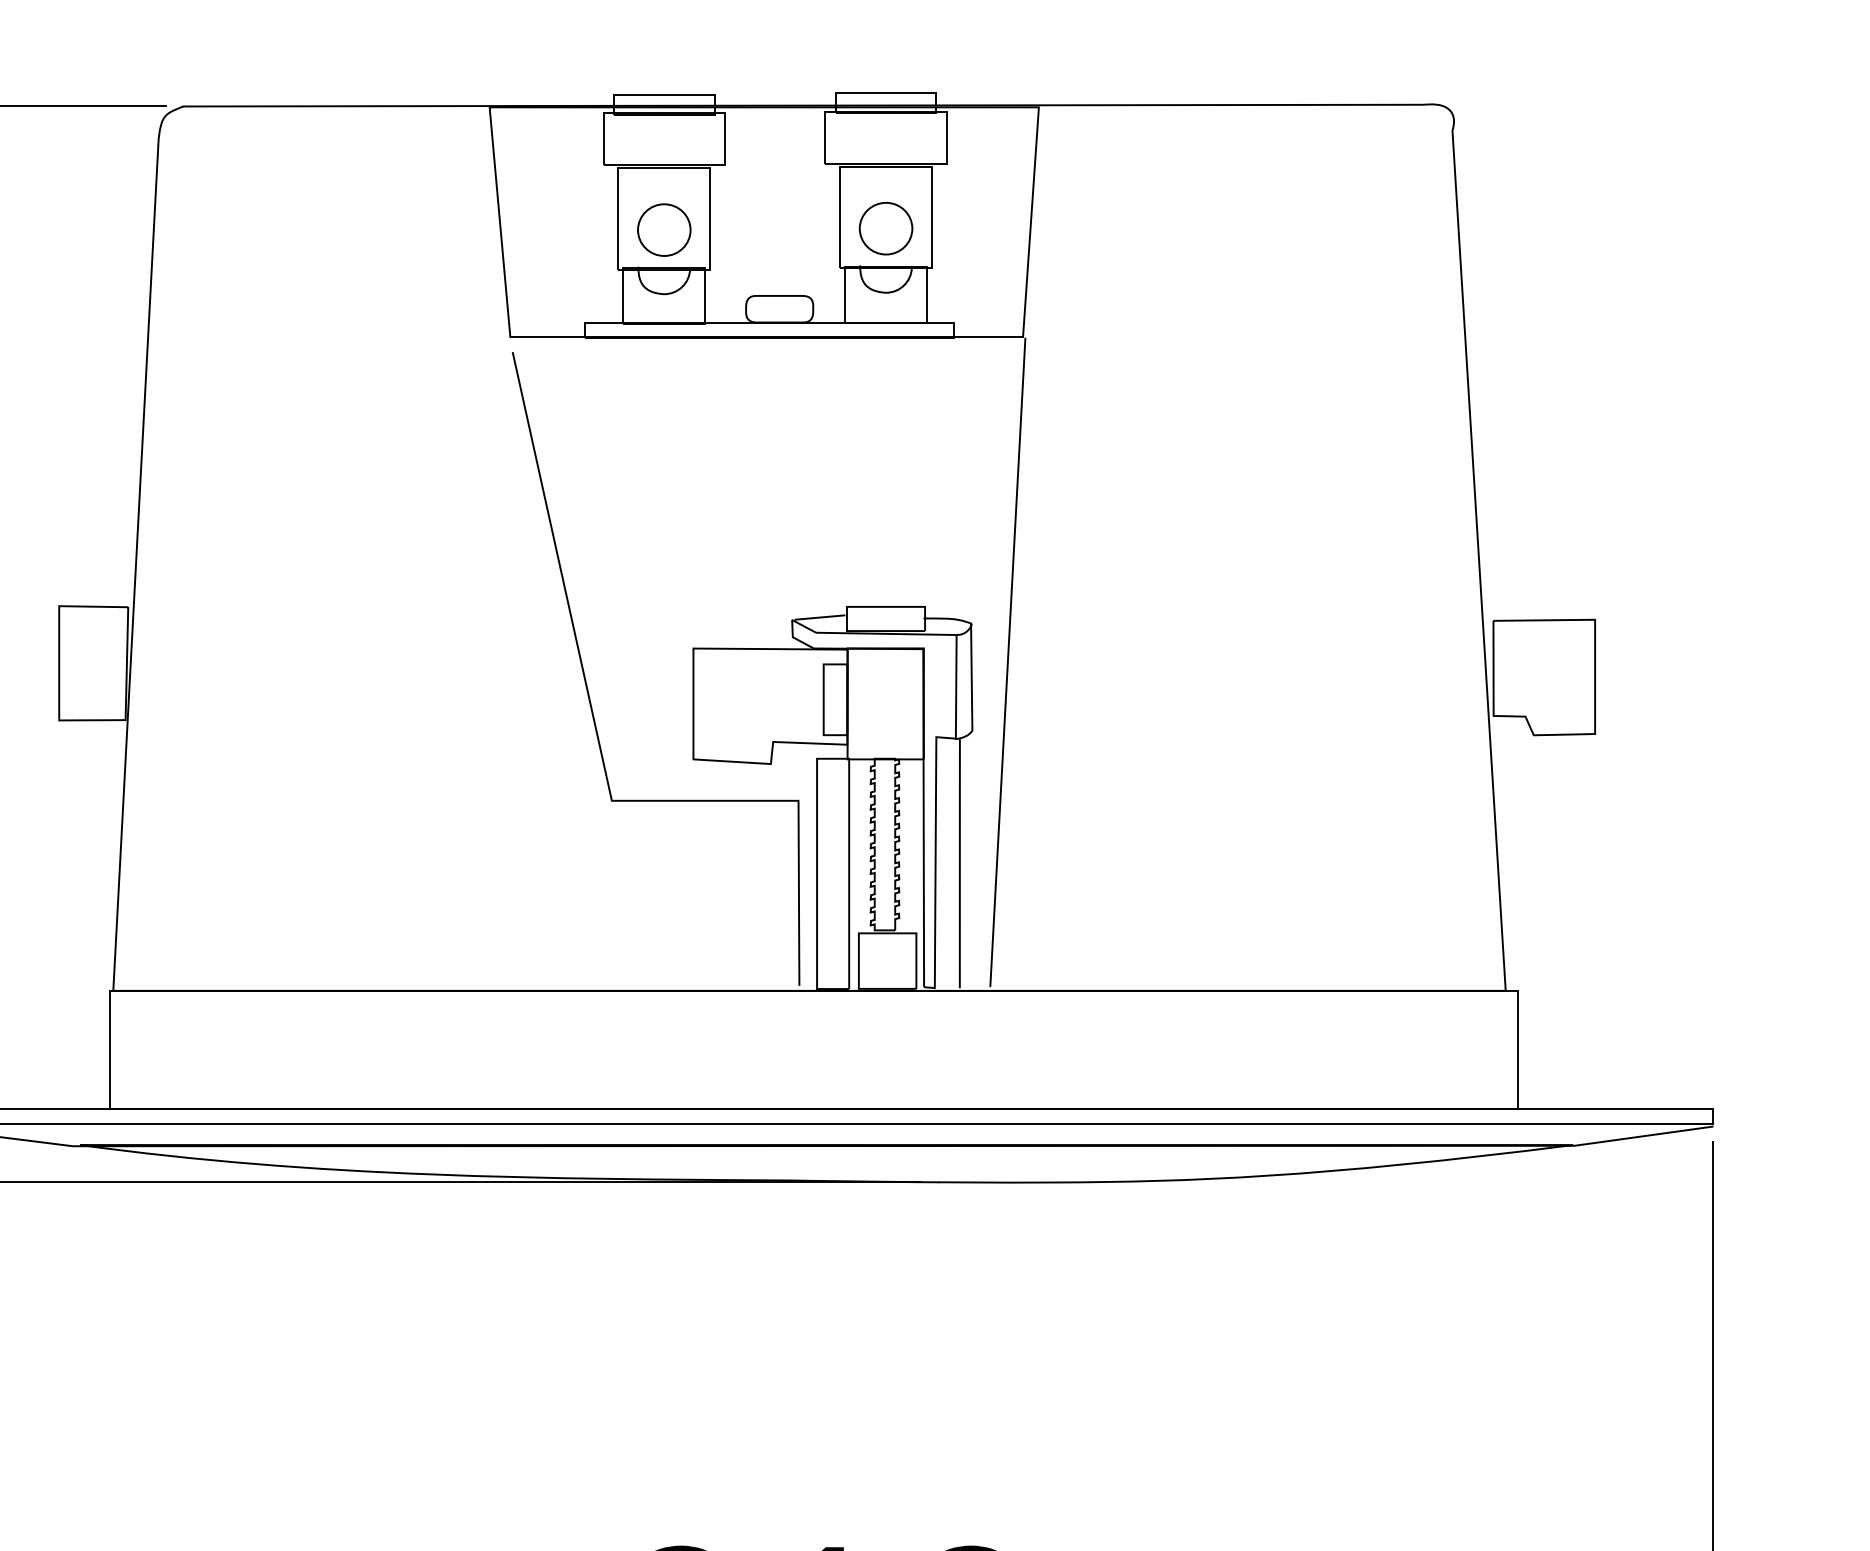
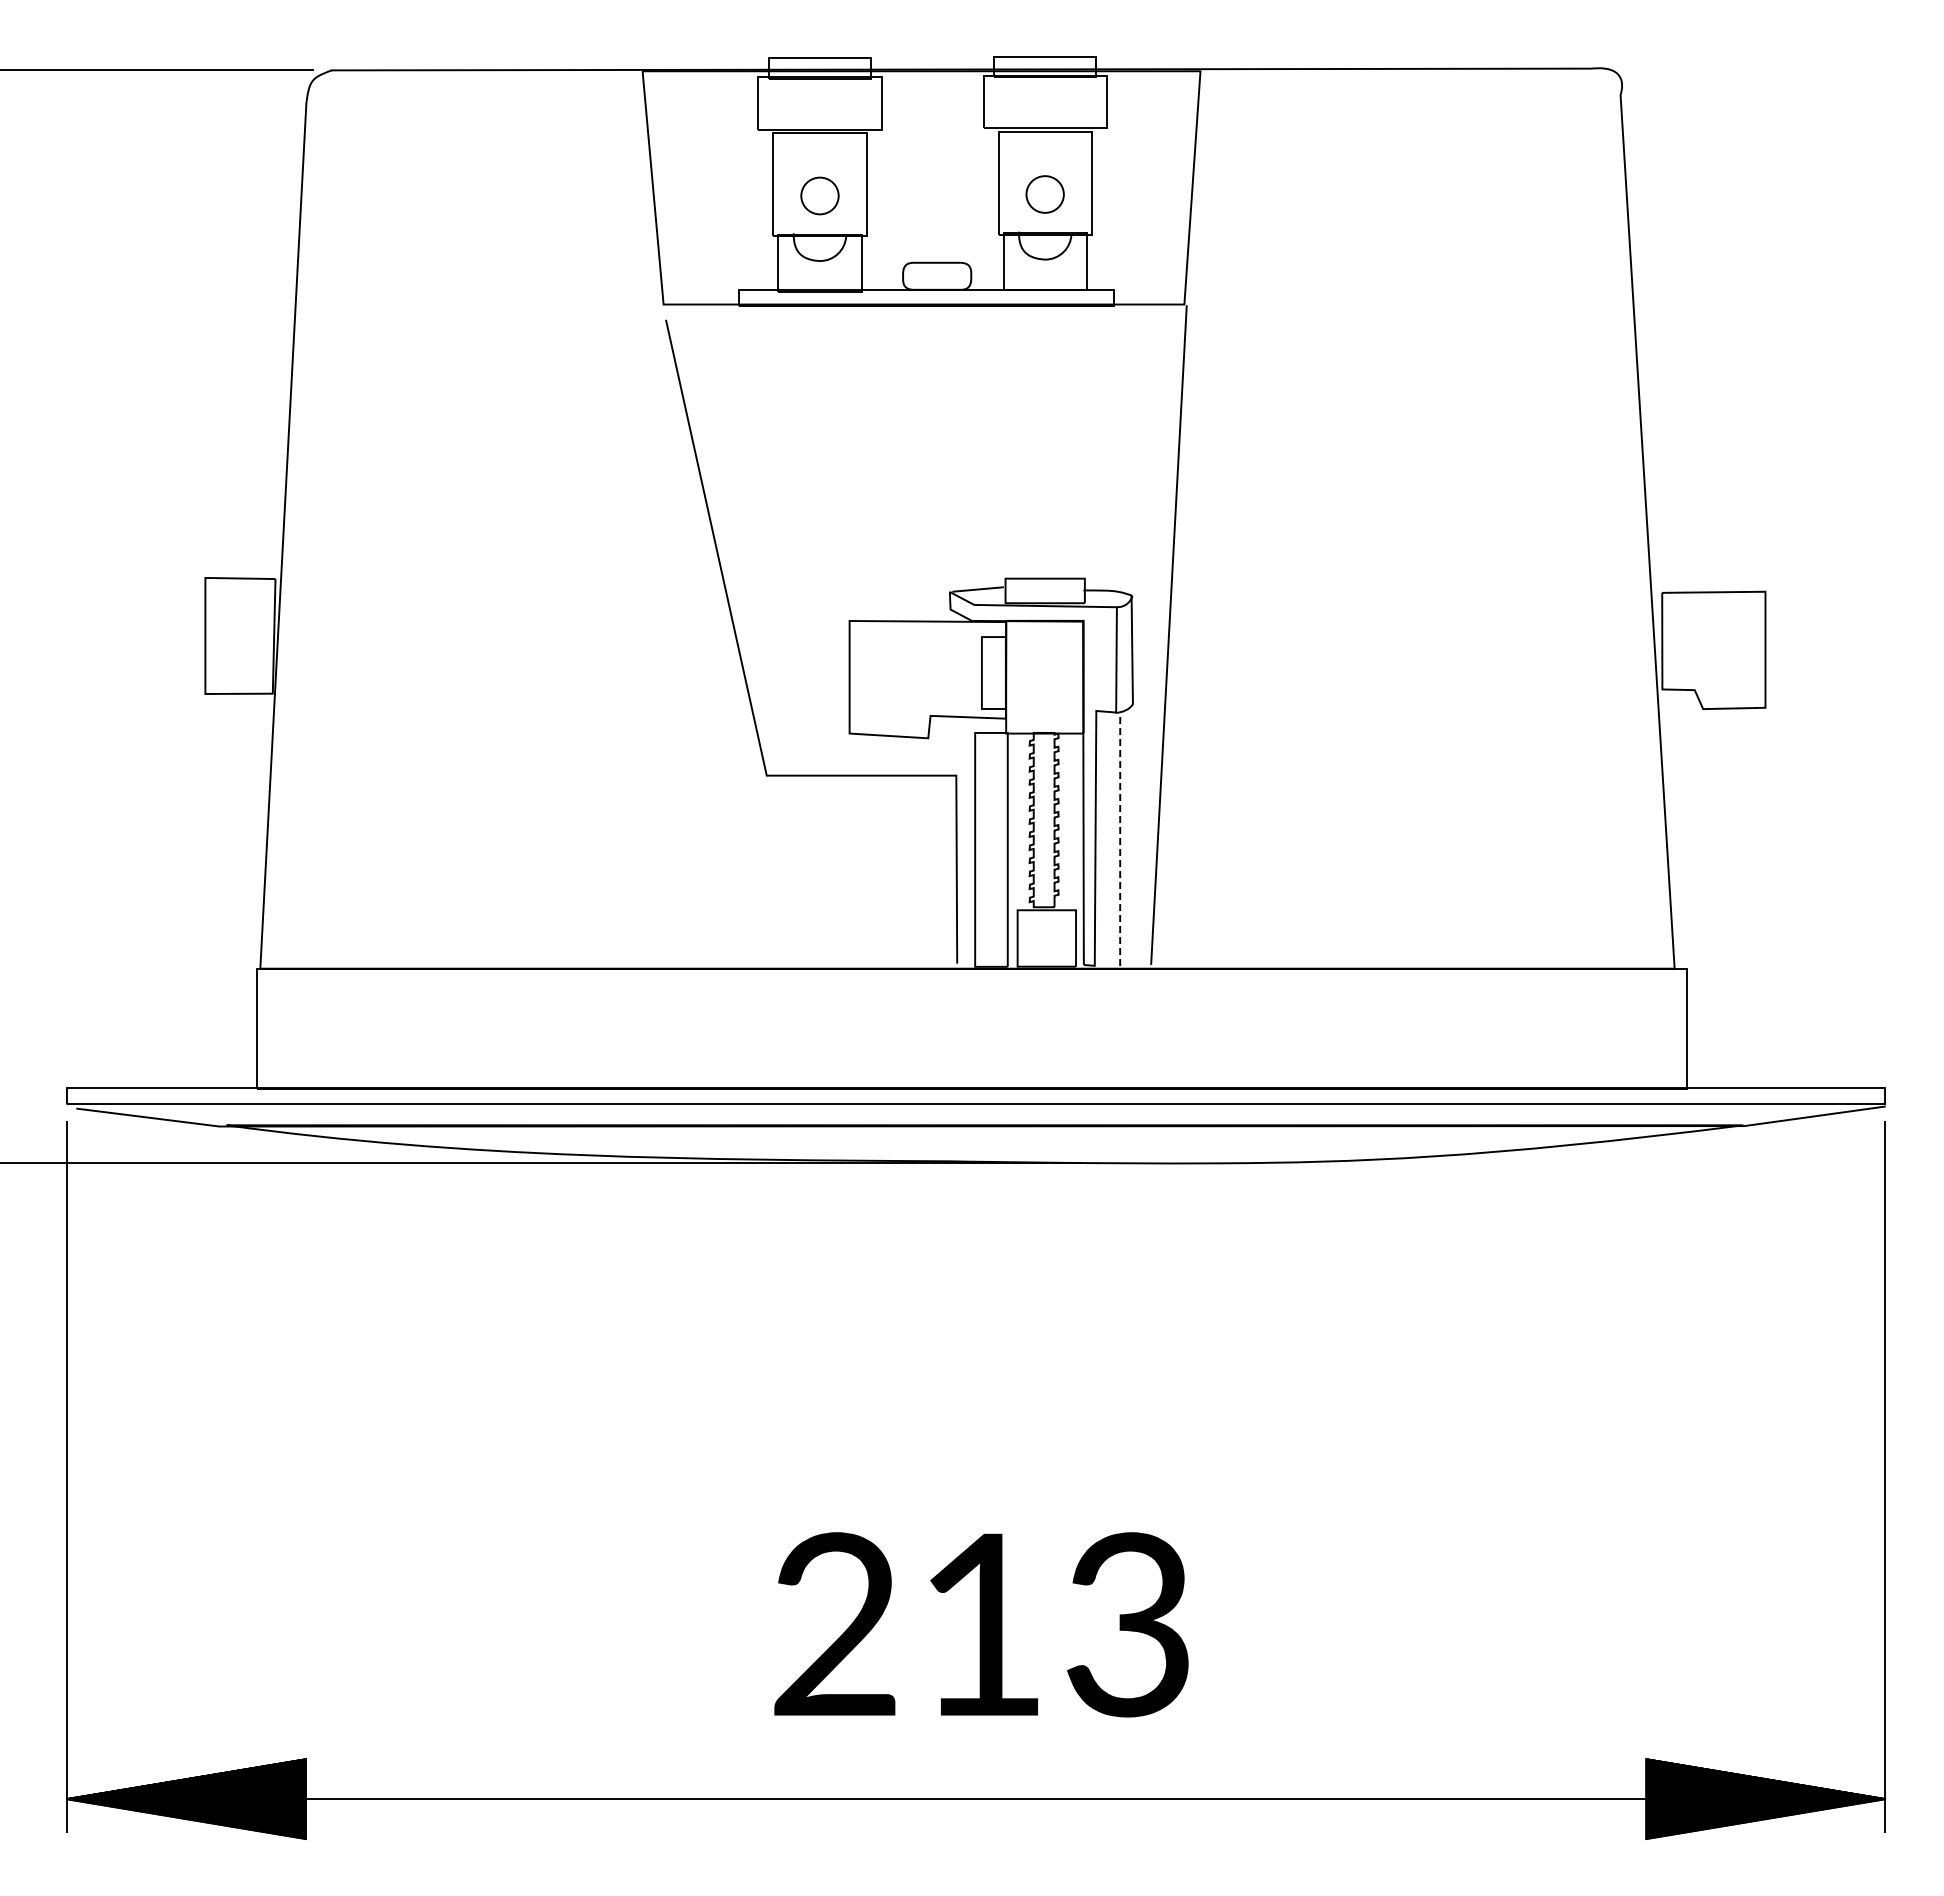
part: (885, 228) -> (1044, 194), size x0.7
part: (663, 229) -> (819, 195), size x0.7
line: (960, 862) -> (1120, 838), solid -> dashed

